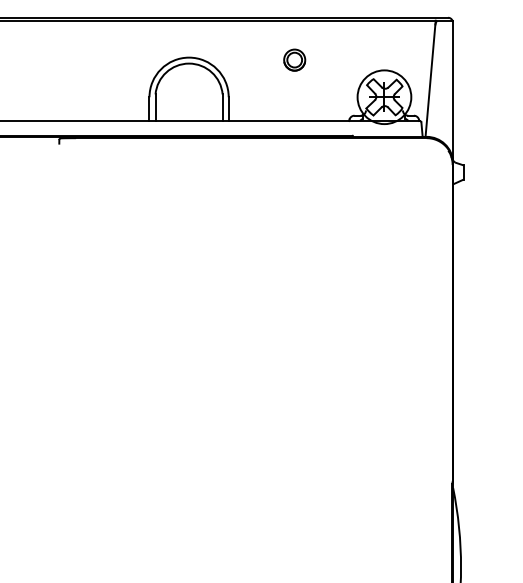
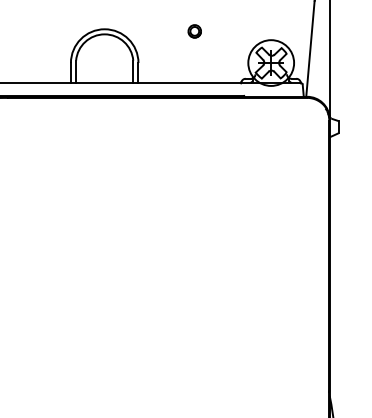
part: (294, 59) -> (194, 30), size x0.7

